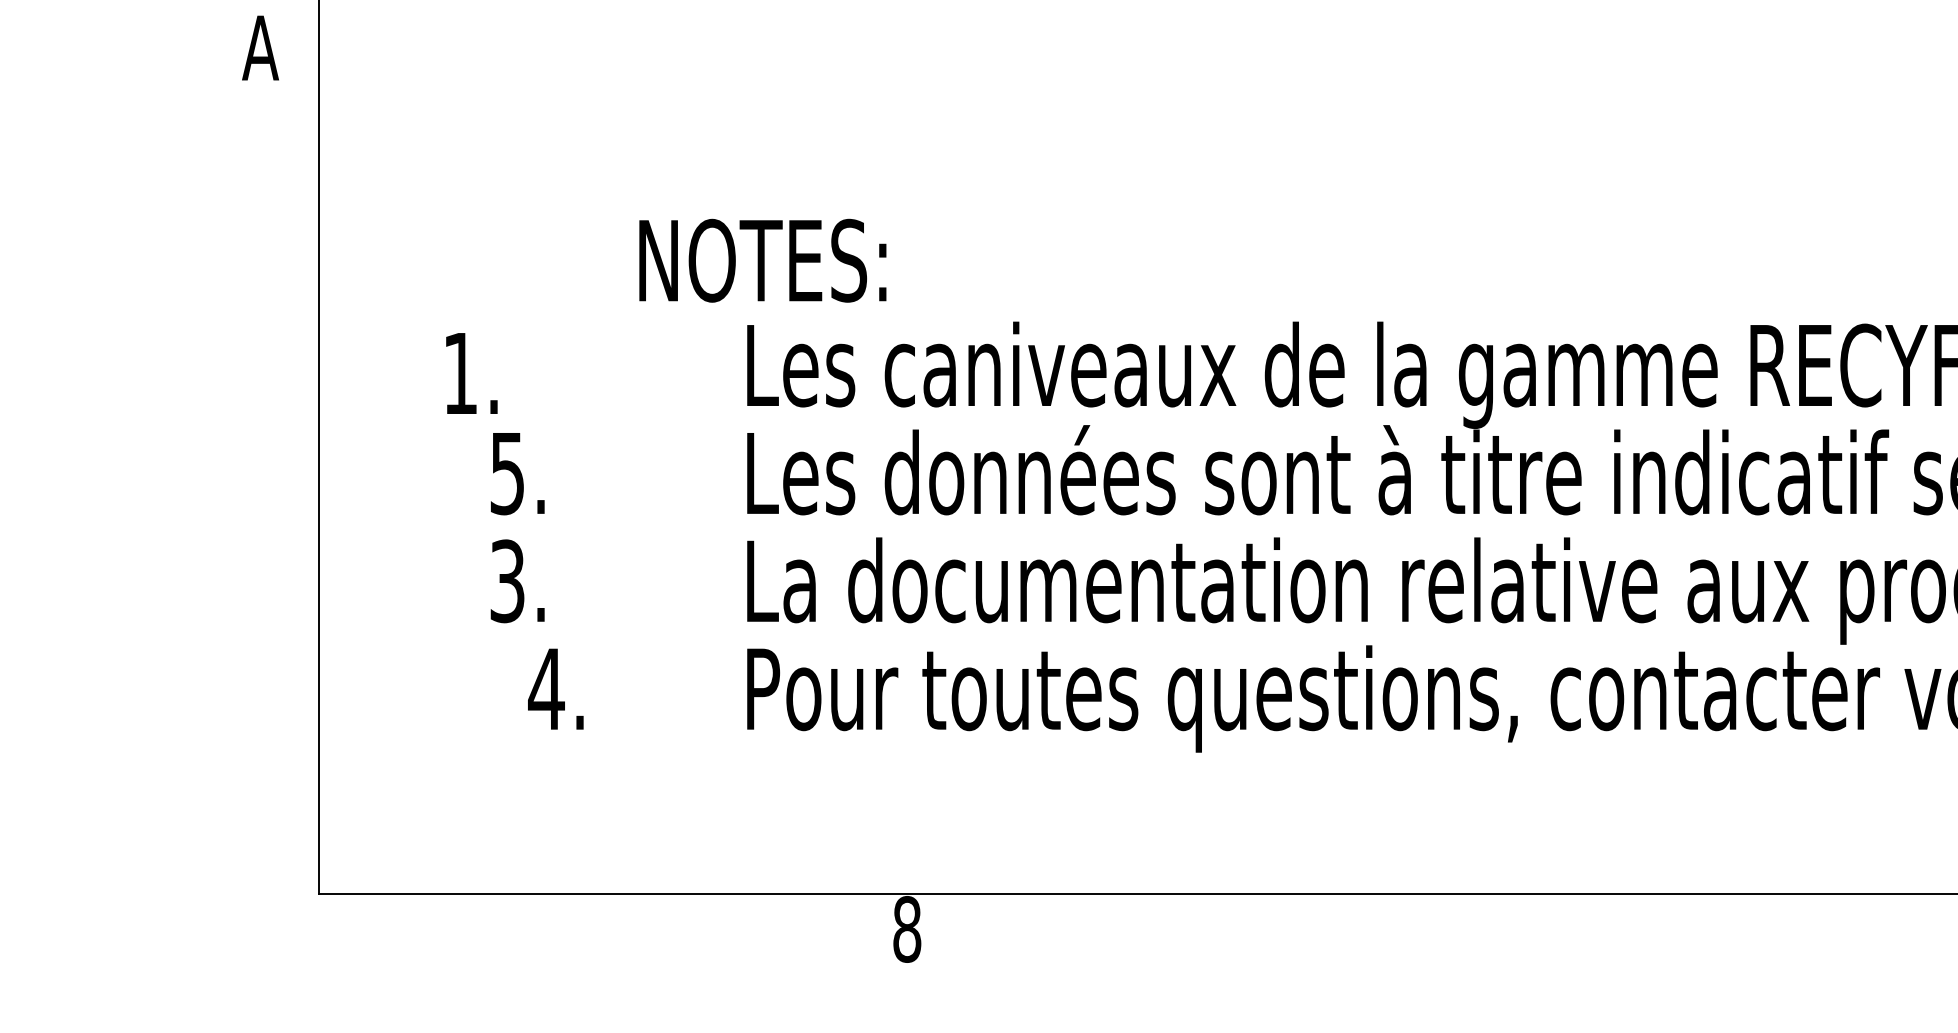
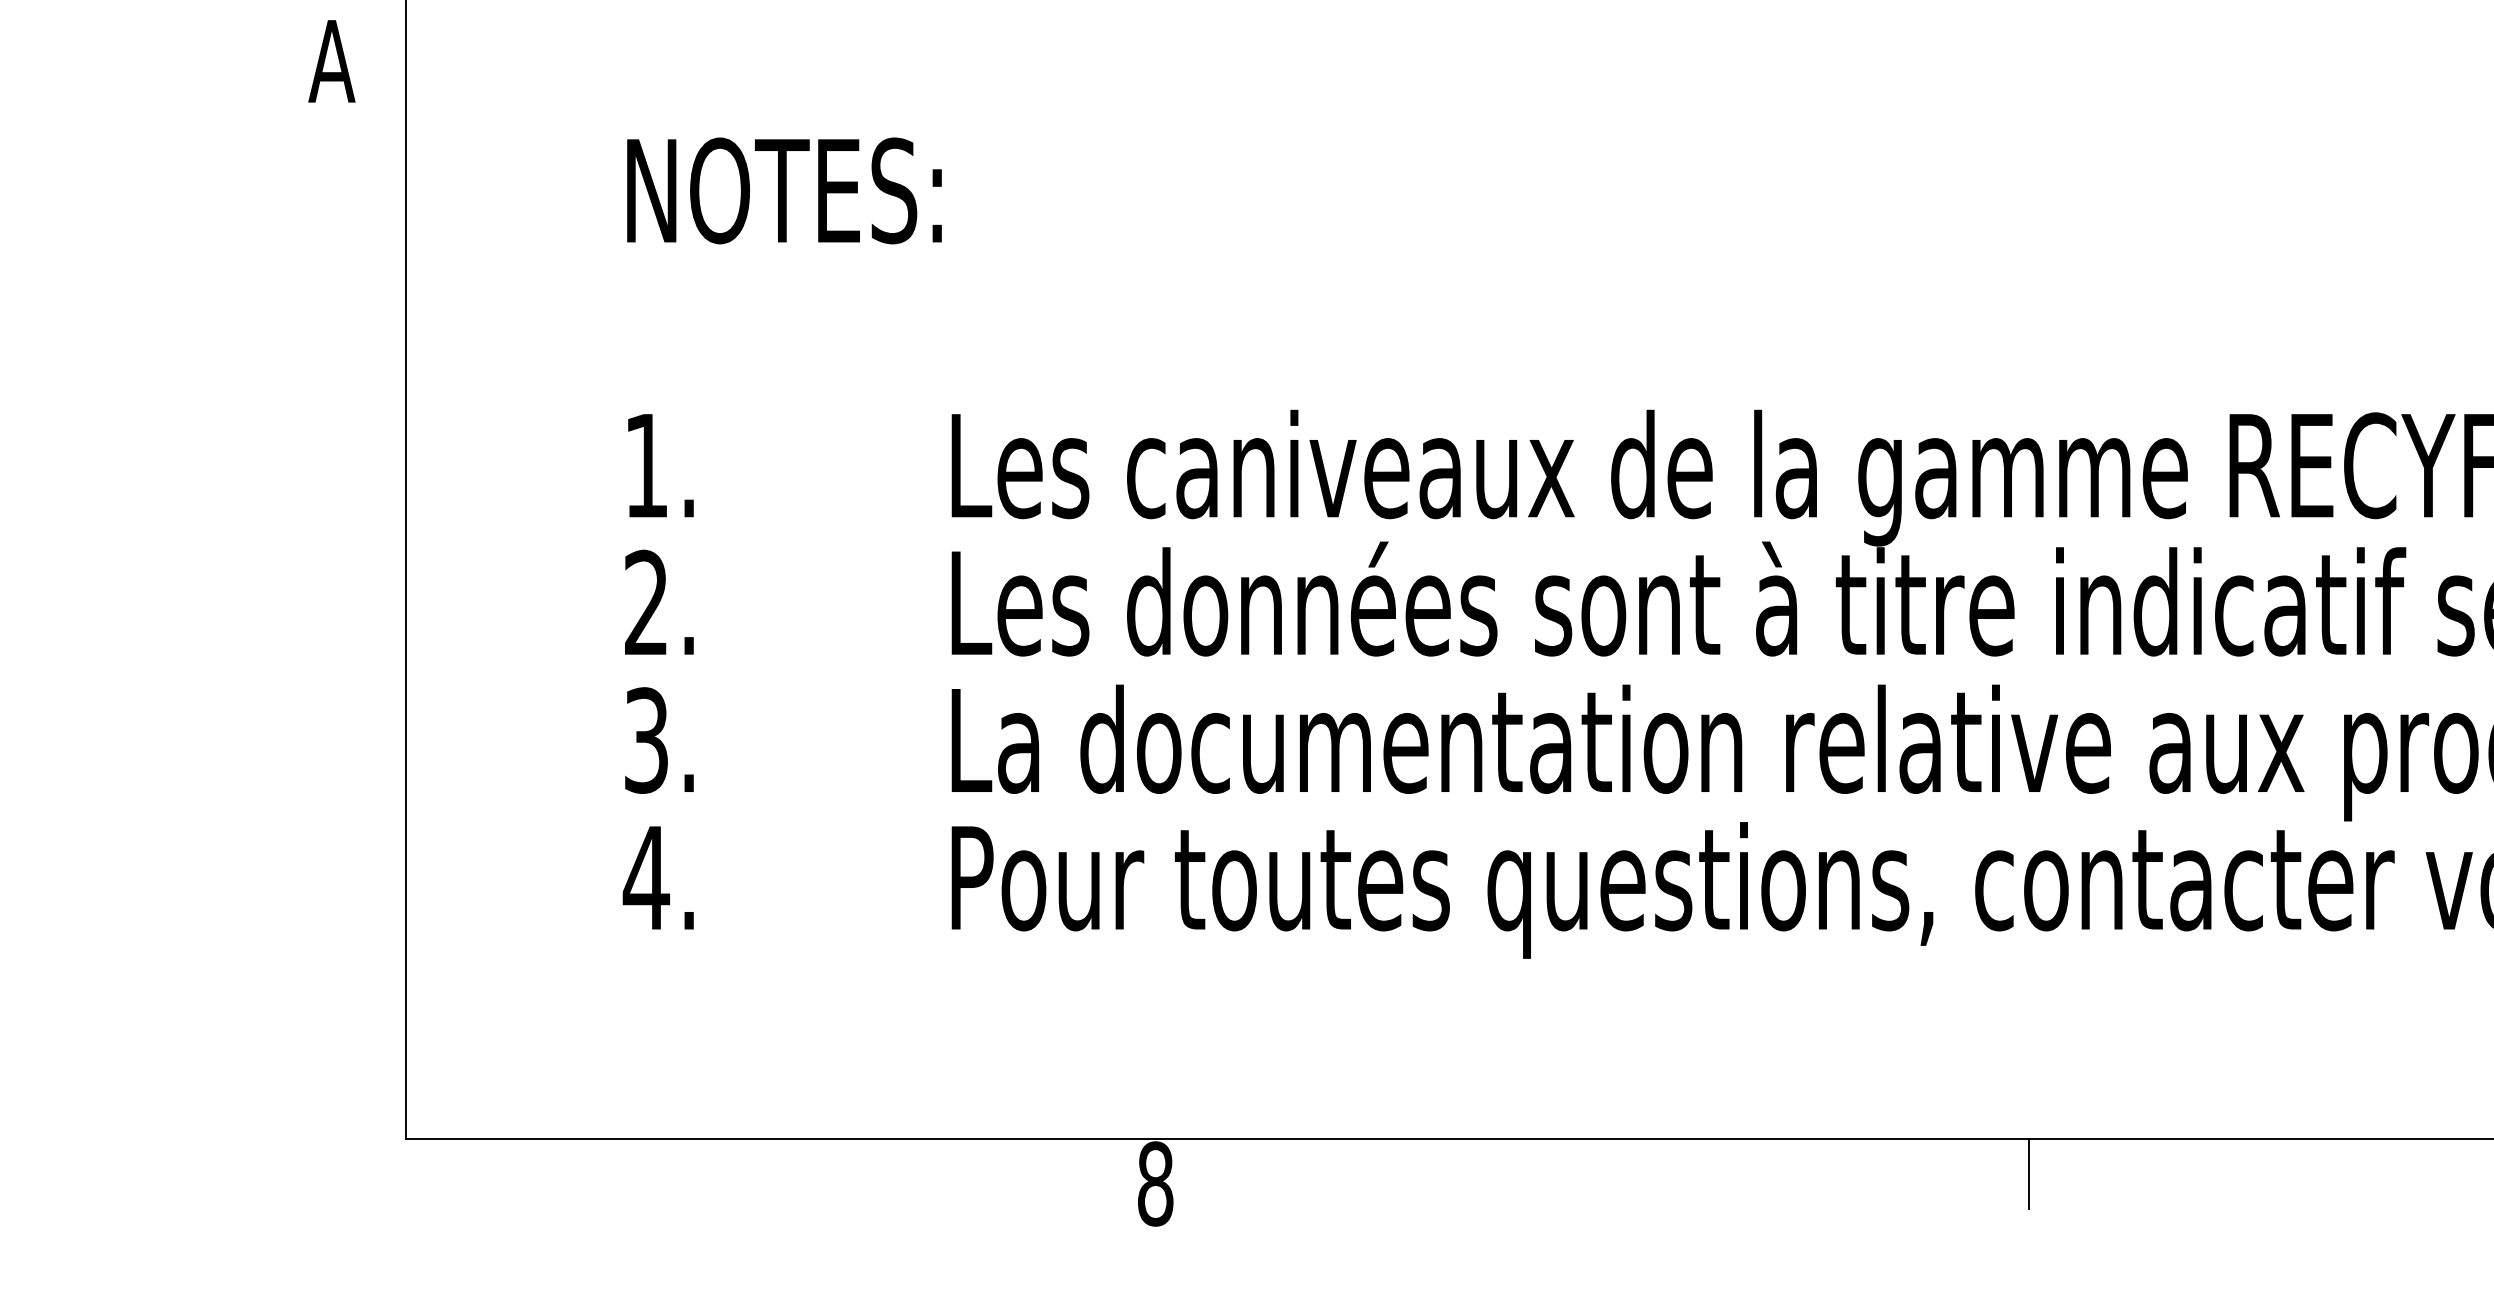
text: (762, 260) -> (784, 190), moved
text: (471, 373) -> (660, 465), moved
text: (506, 473) -> (645, 603), 5. -> 2.
text: (555, 688) -> (657, 877), moved
line: (1592, 921) -> (2028, 1173), added

